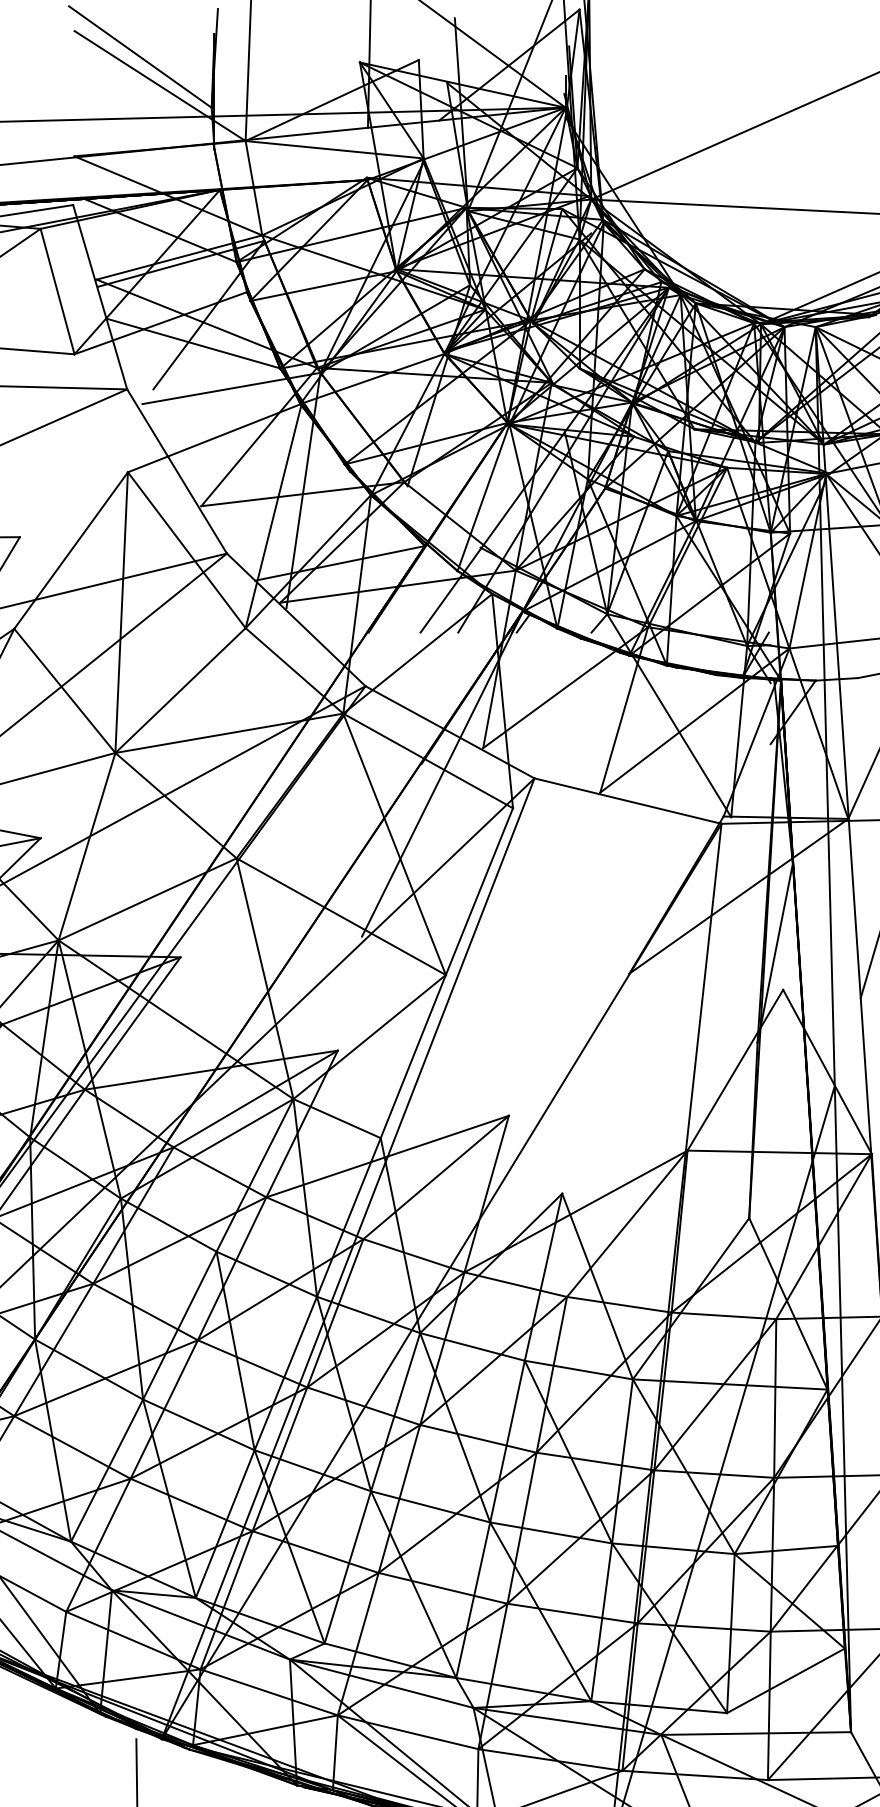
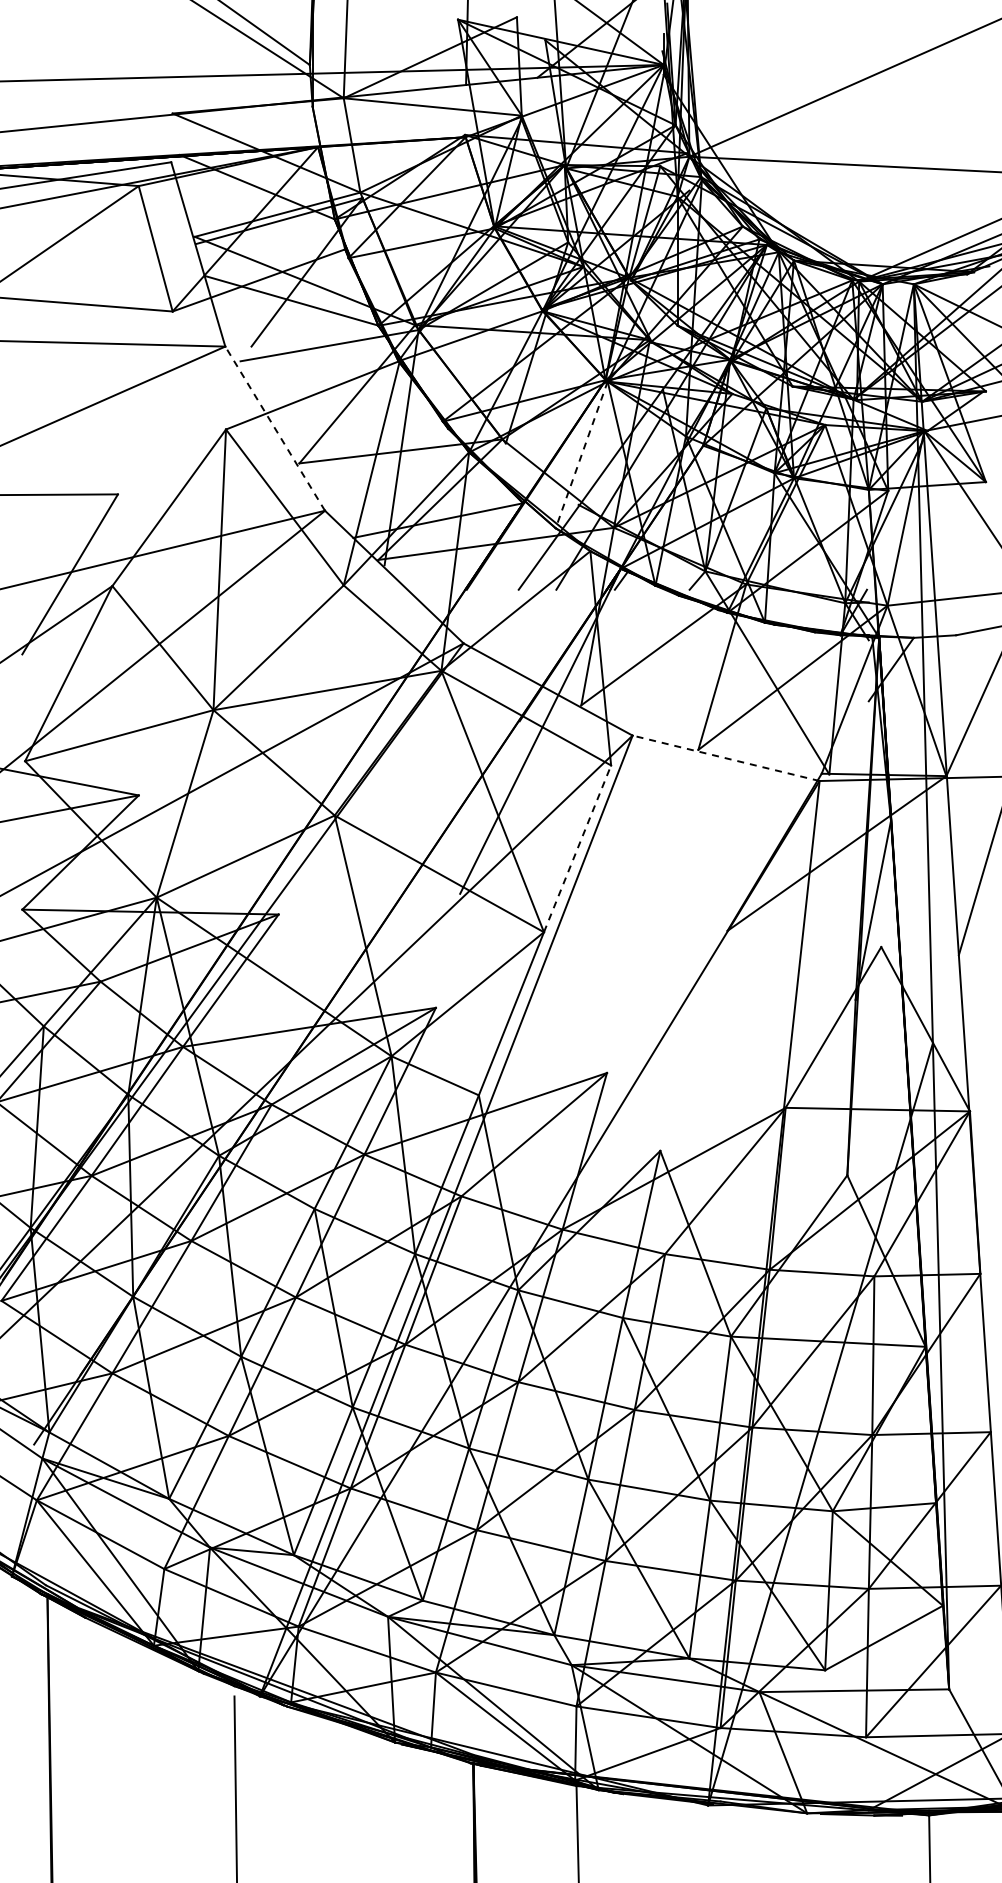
line: (176, 471) -> (274, 428), solid -> dashed
line: (483, 497) -> (581, 454), solid -> dashed
line: (627, 801) -> (725, 758), solid -> dashed
line: (479, 891) -> (577, 848), solid -> dashed

